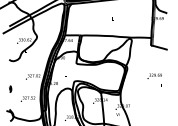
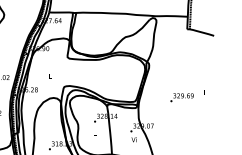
text: (154, 75) -> (181, 96), moved

